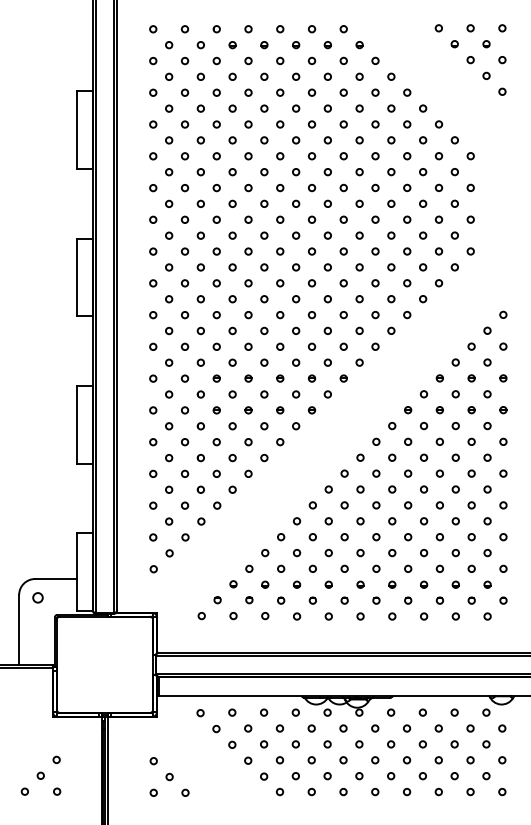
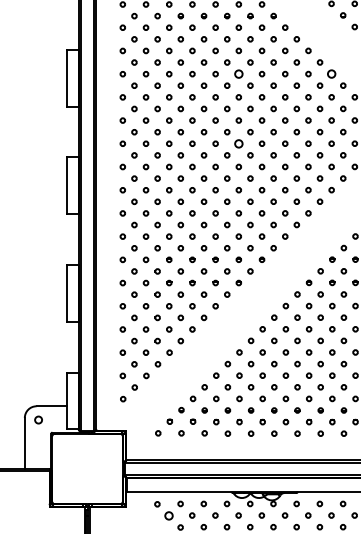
circle: (311, 124) -> (238, 74), size x1.6
circle: (438, 124) -> (331, 74), size x1.6
circle: (311, 219) -> (238, 143), size x1.6
circle: (216, 728) -> (169, 515), size x1.6

